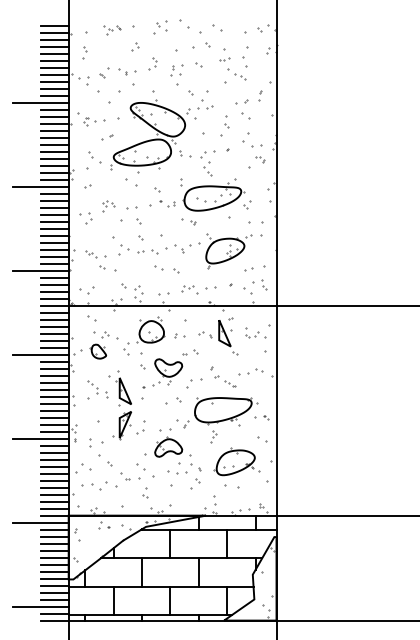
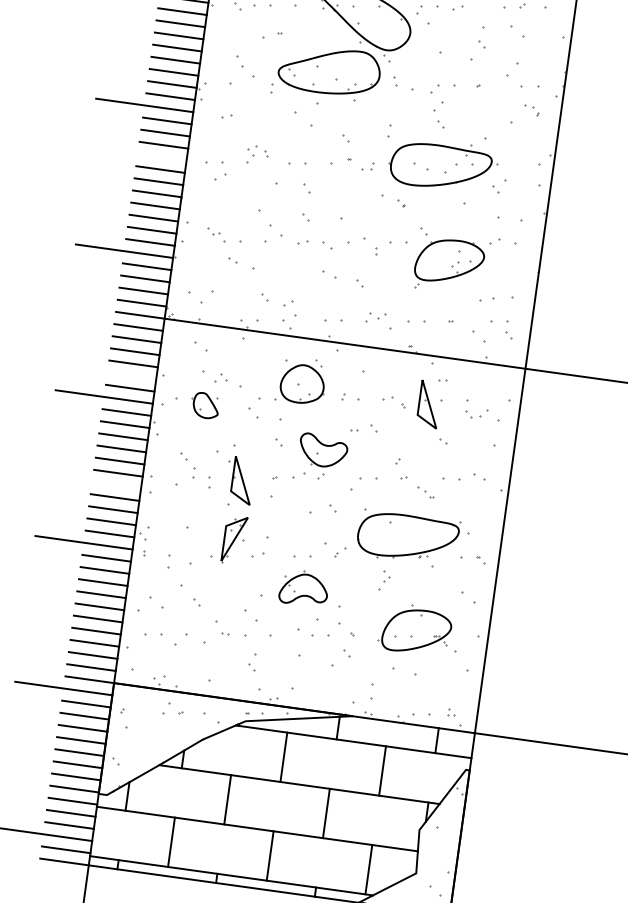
line: (54, 214) -> (162, 156), removed
line: (54, 340) -> (131, 375), removed
line: (54, 403) -> (116, 485), removed

